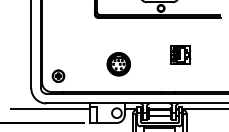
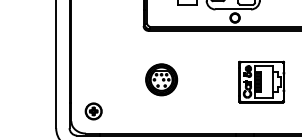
part: (180, 54) -> (261, 81), size x1.67
part: (118, 64) -> (161, 80), moved

